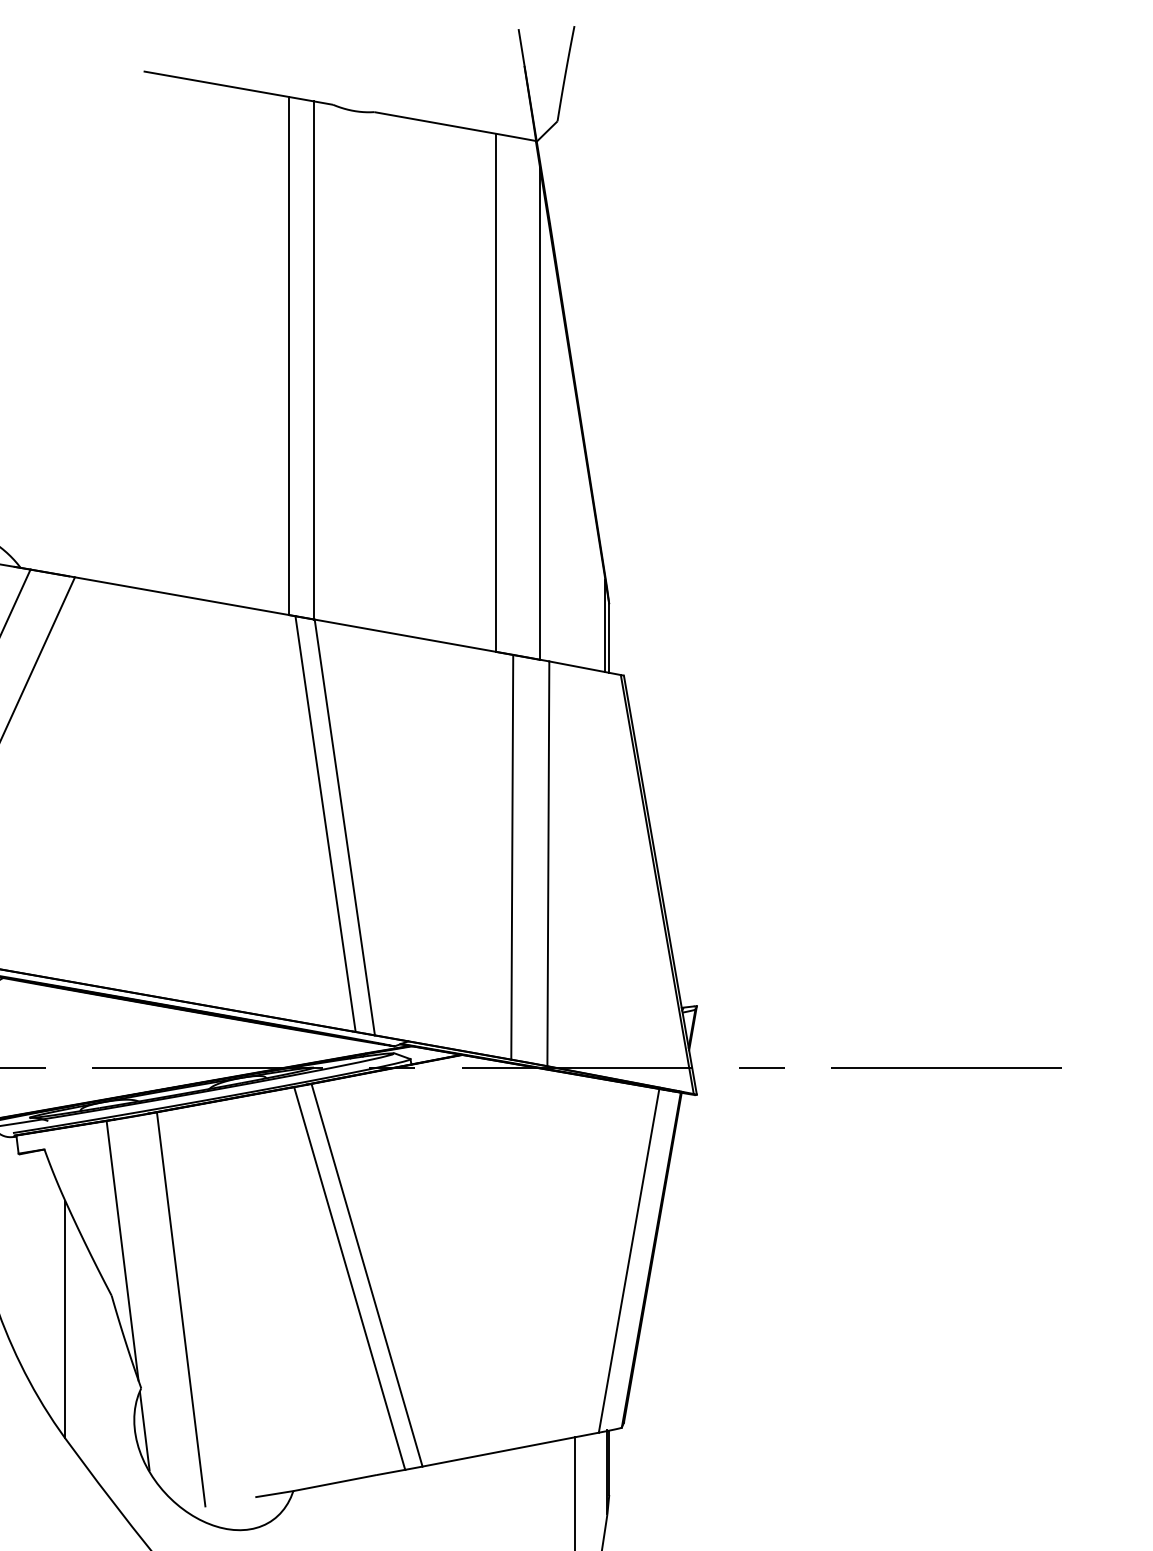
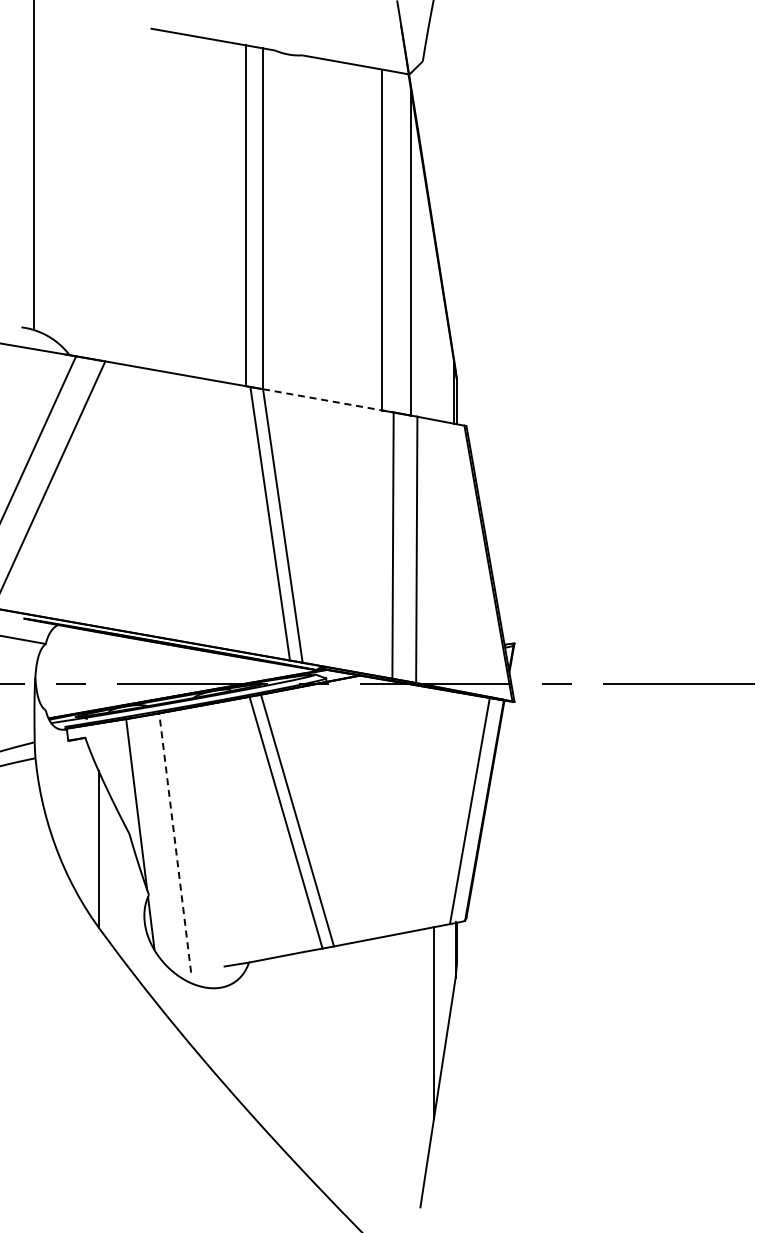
line: (414, 636) -> (328, 400), solid -> dashed
line: (181, 1310) -> (175, 843), solid -> dashed

